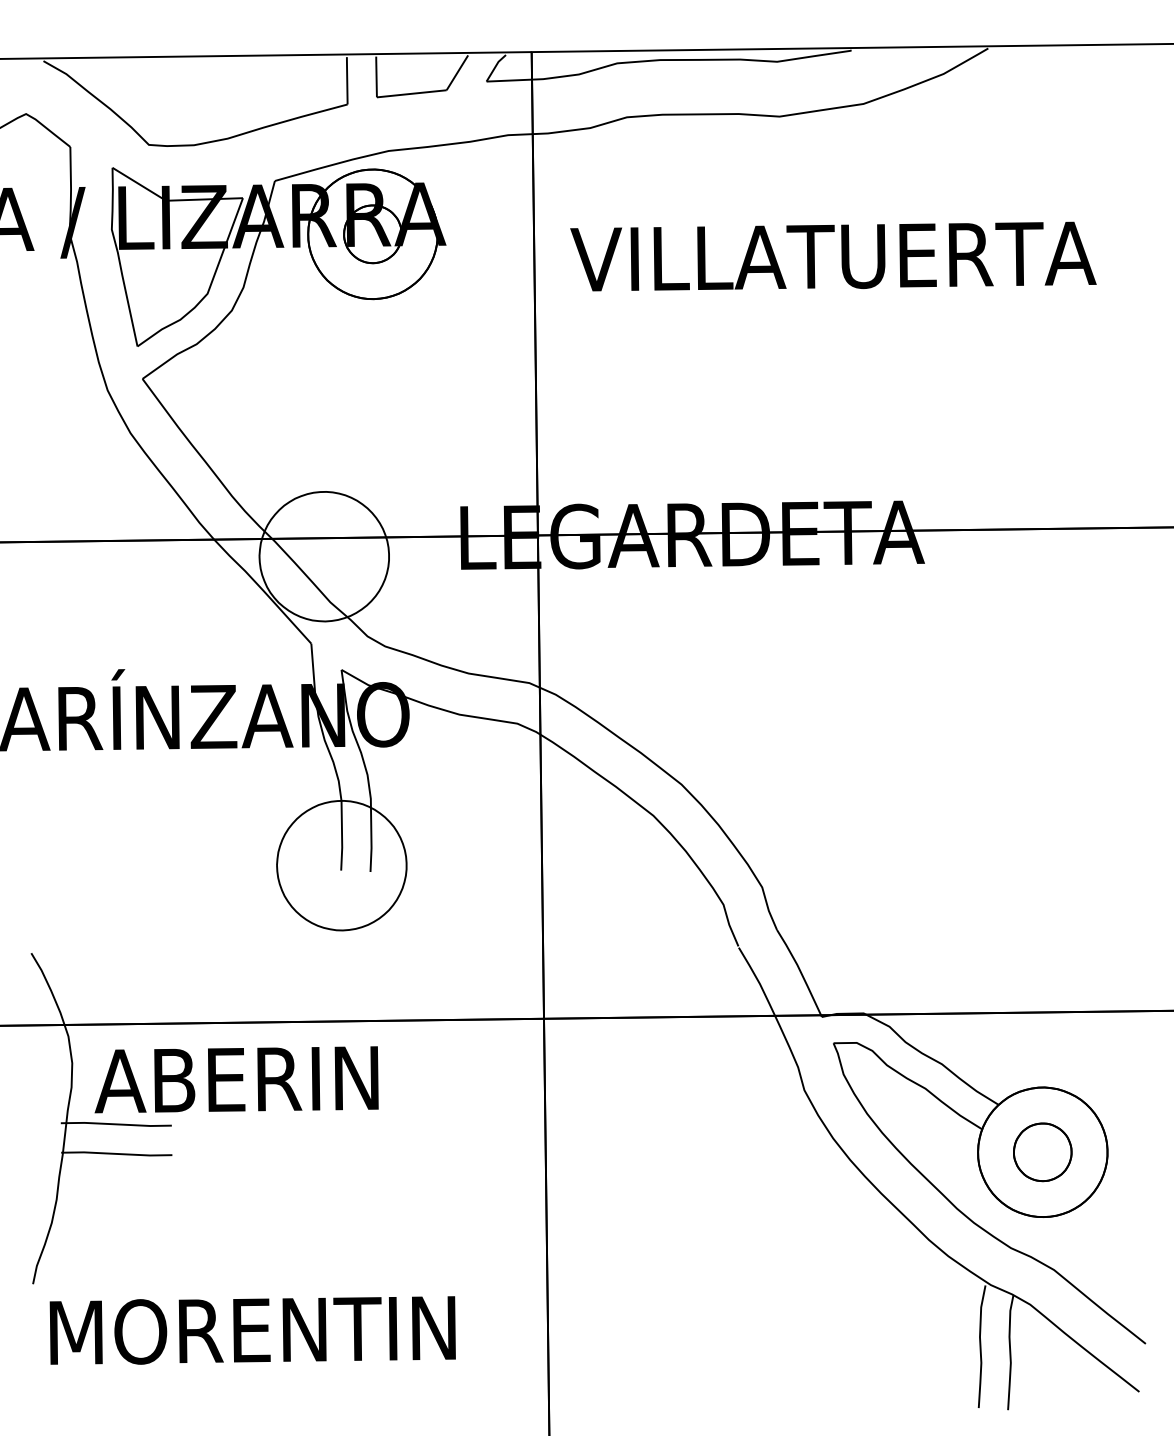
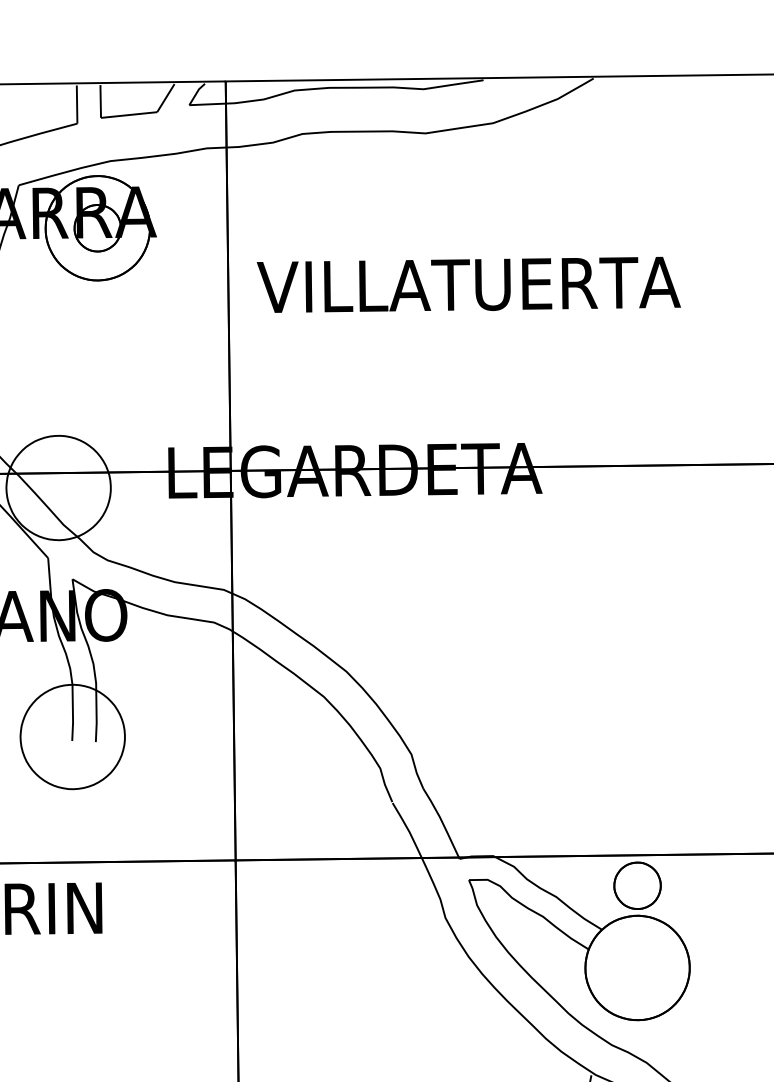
text: (833, 256) -> (468, 284), moved
part: (1042, 1152) -> (637, 885), moved

